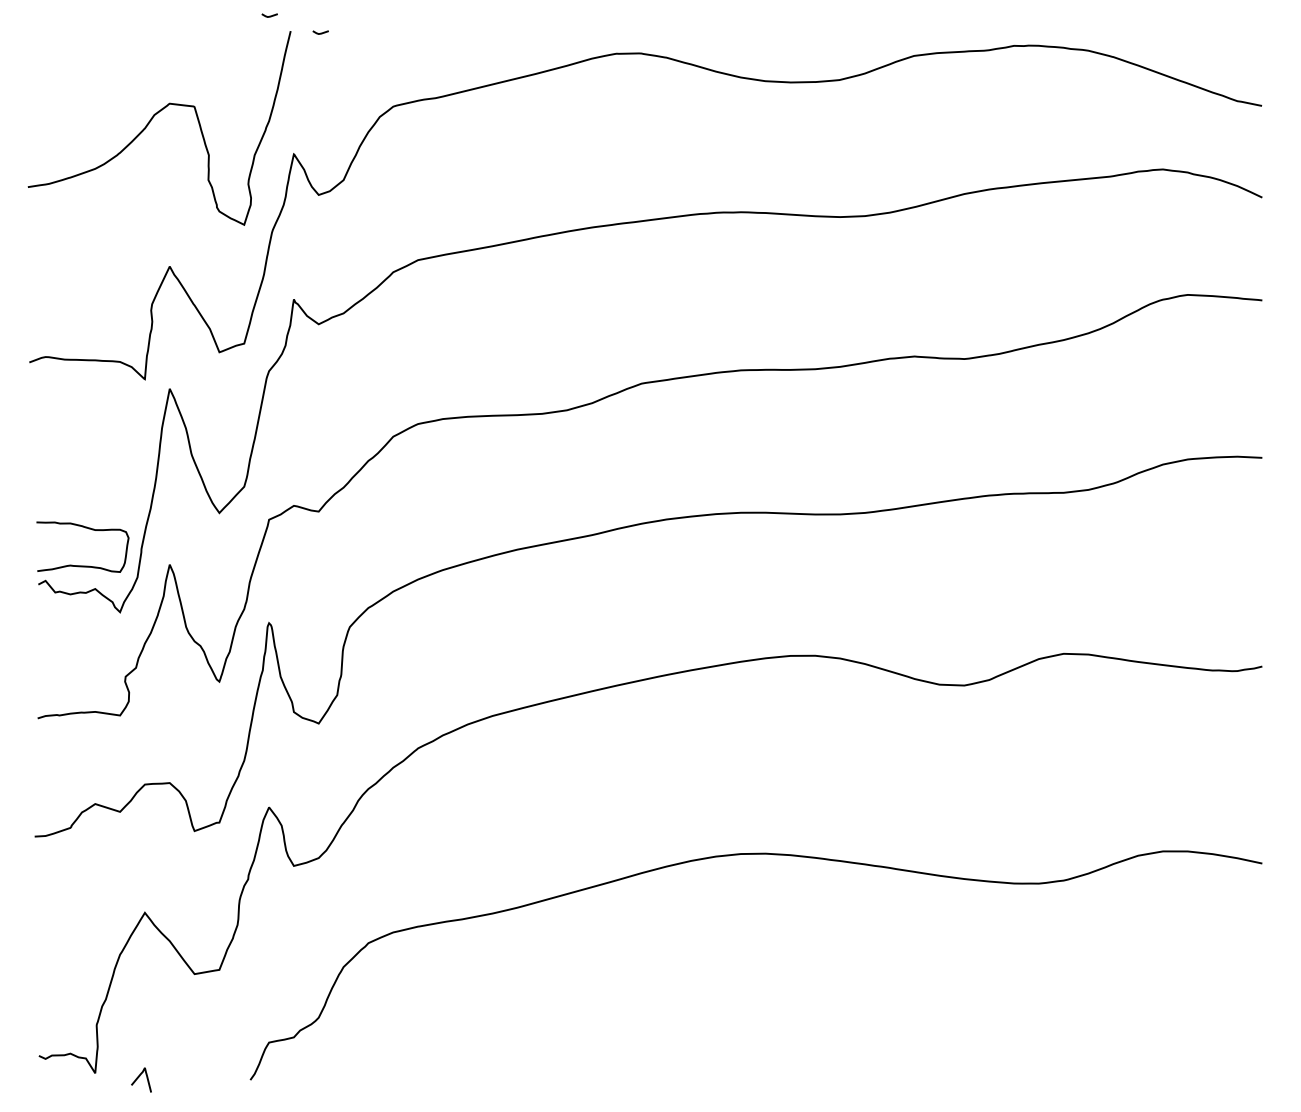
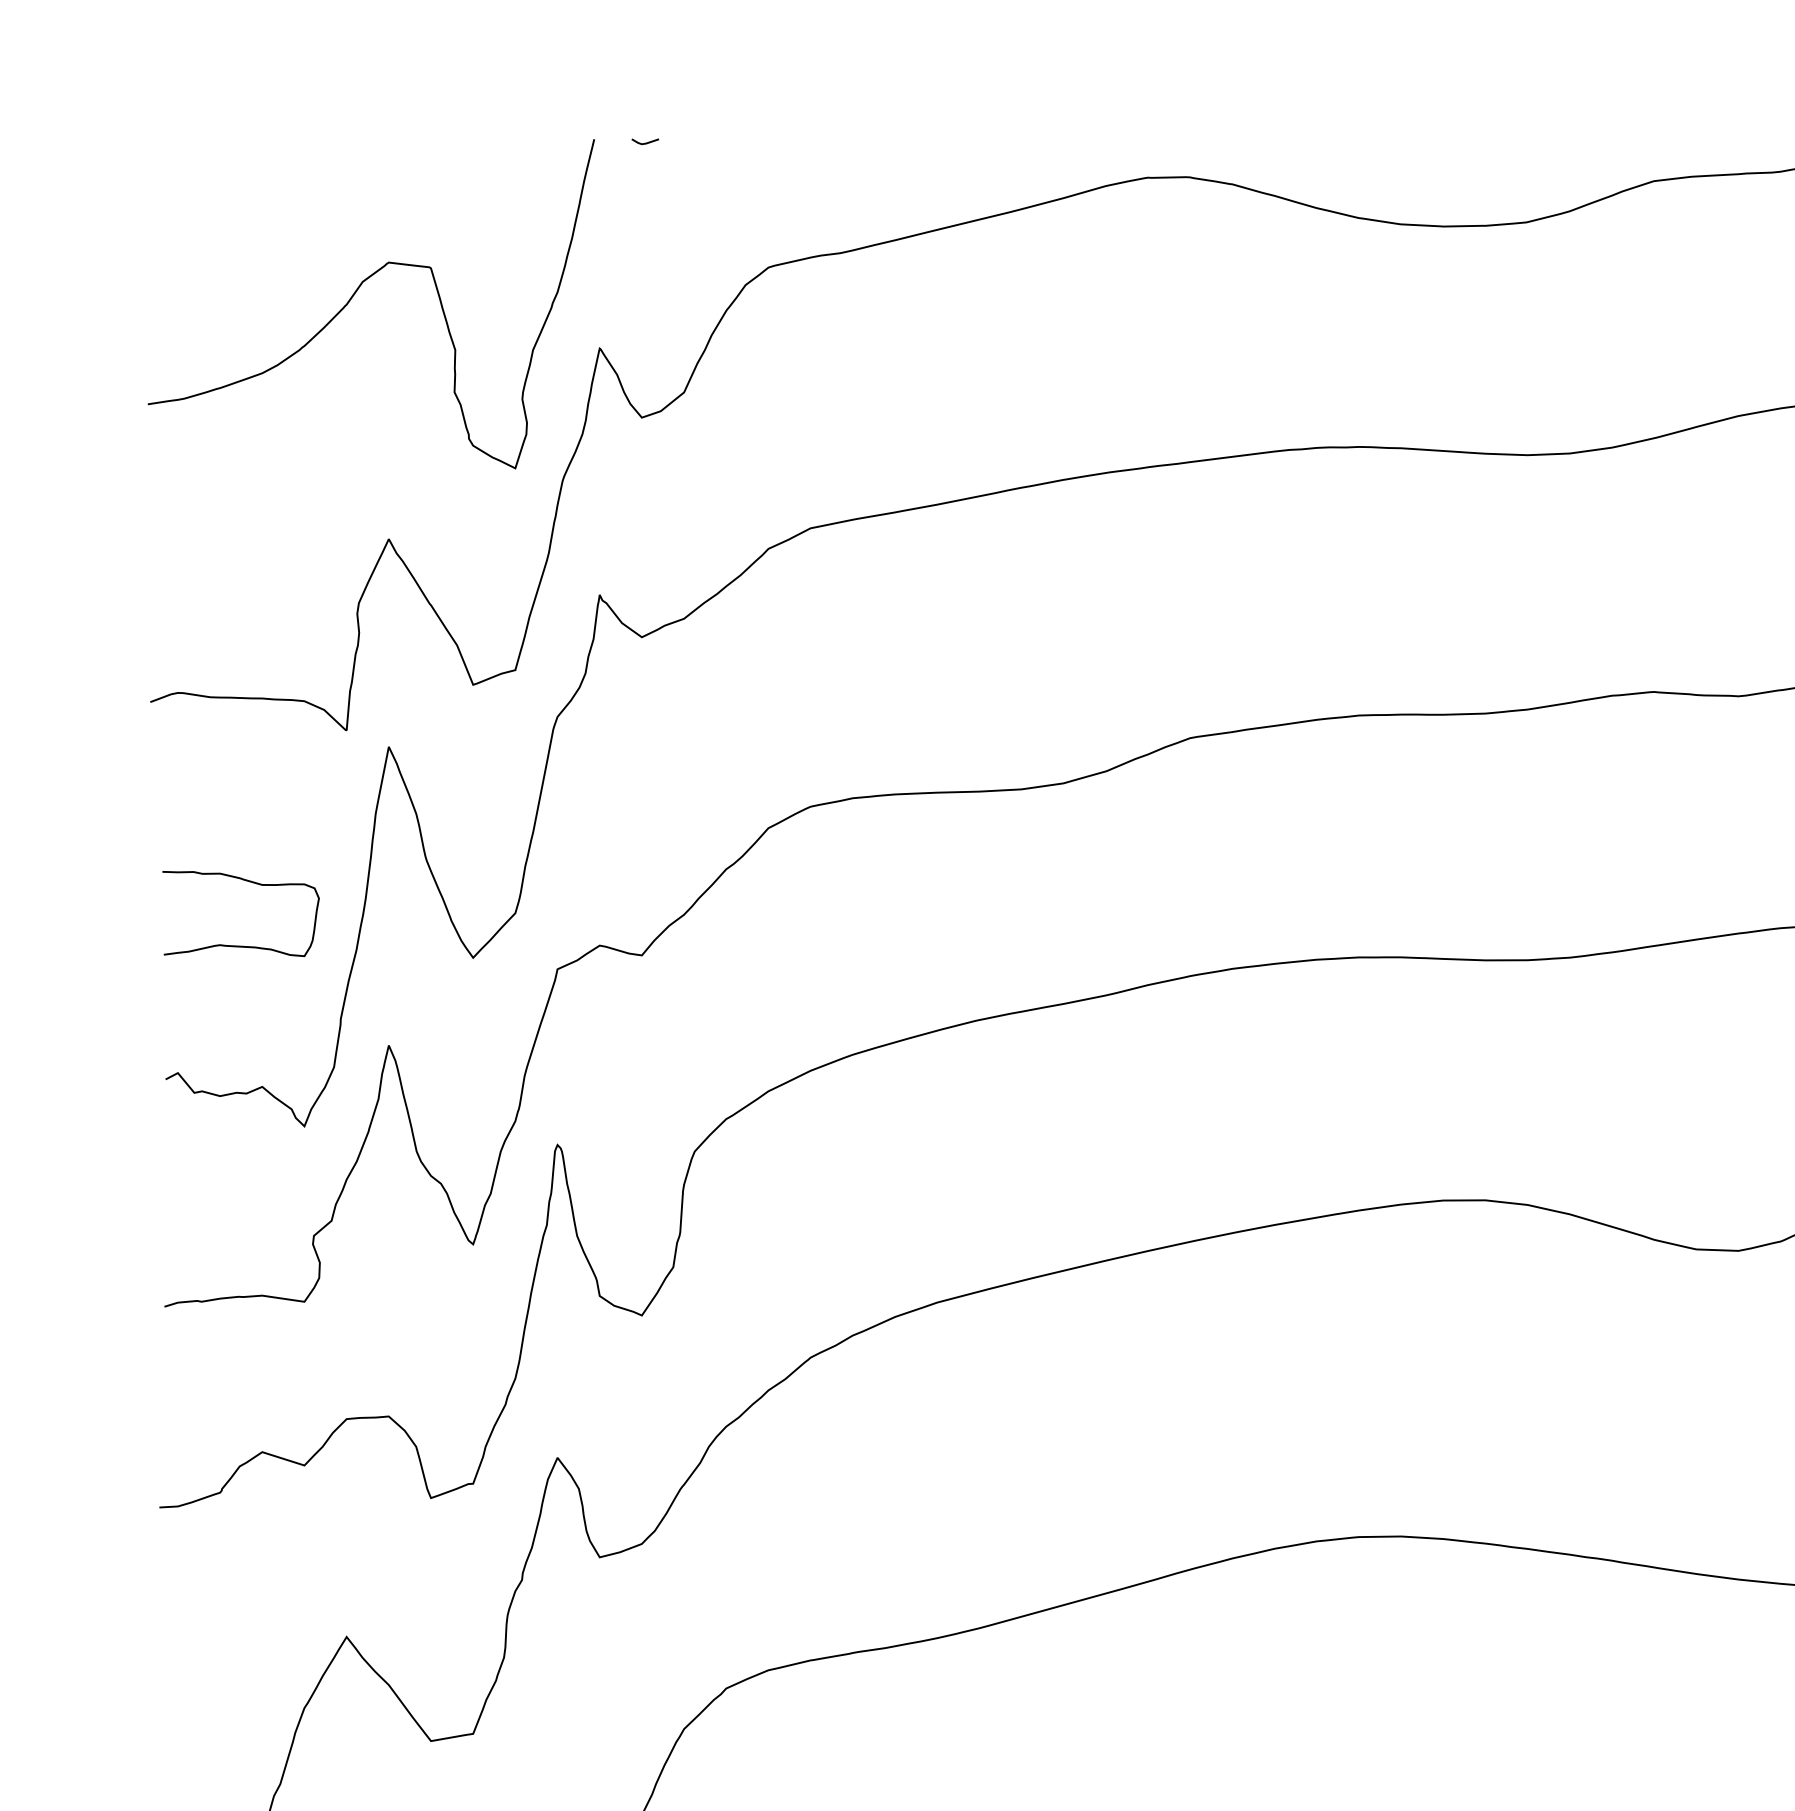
line: (269, 15) -> (558, 112), removed
curve: (88, 529) -> (250, 883), moved

